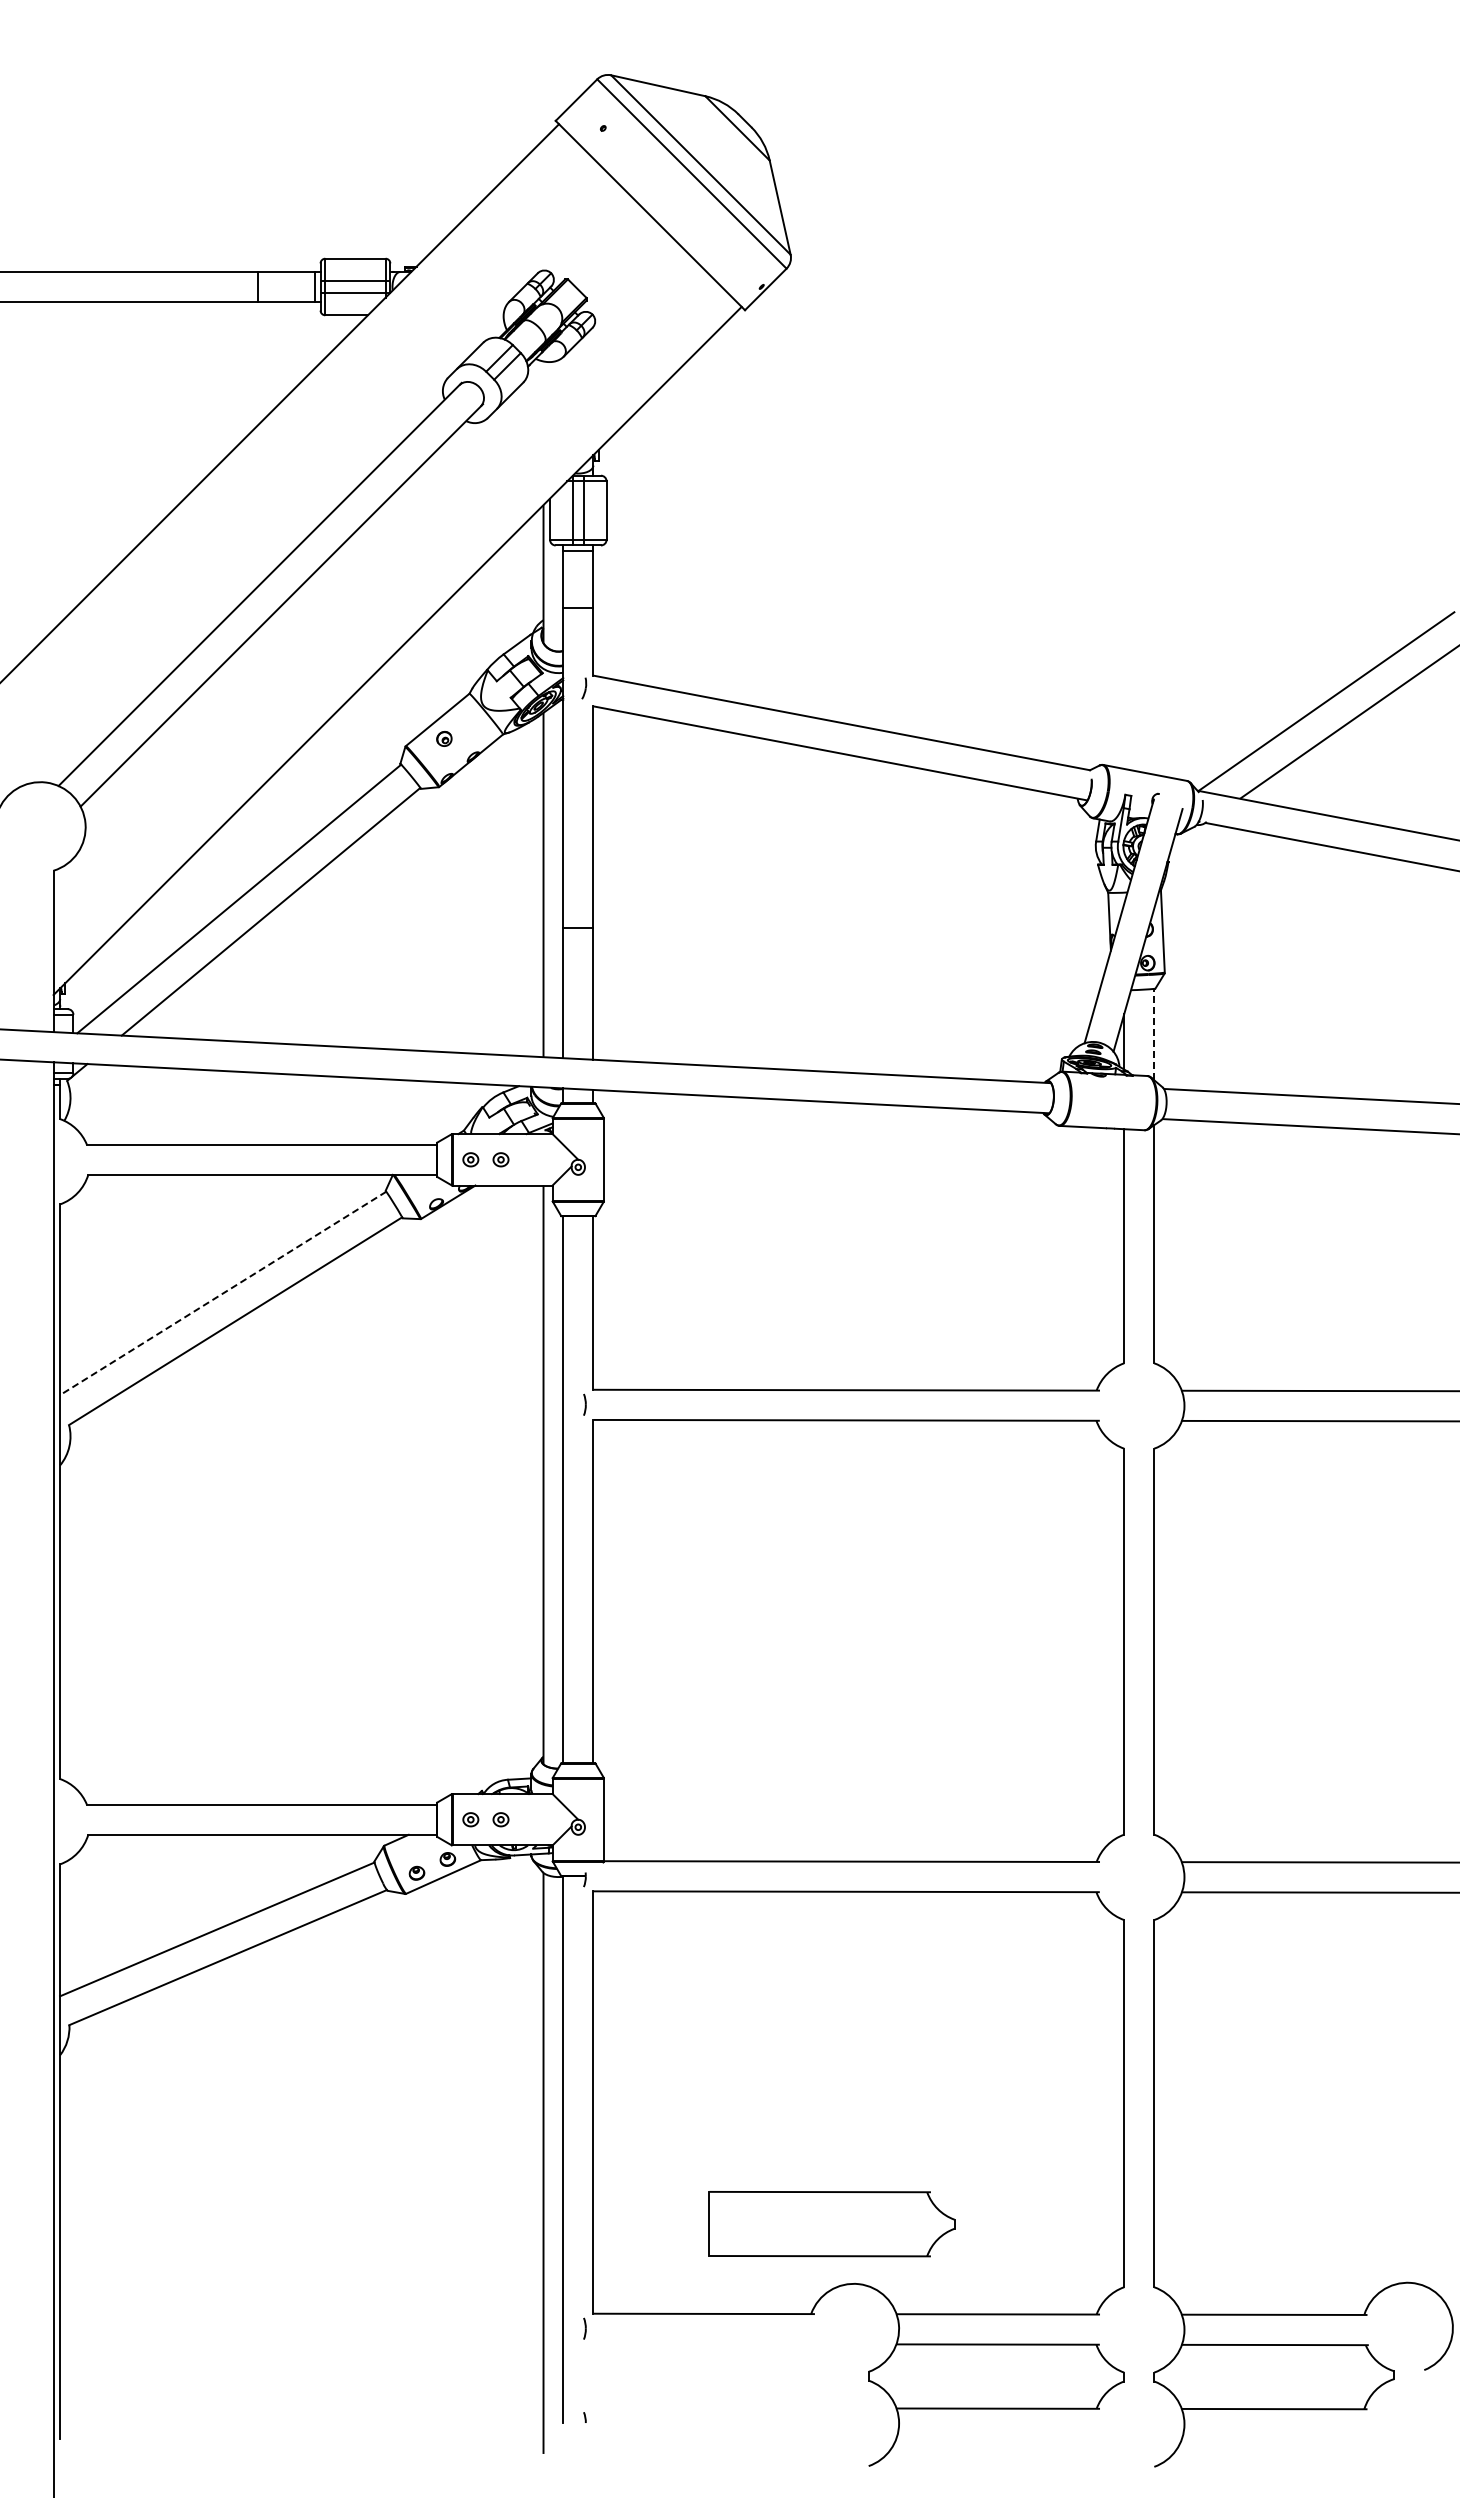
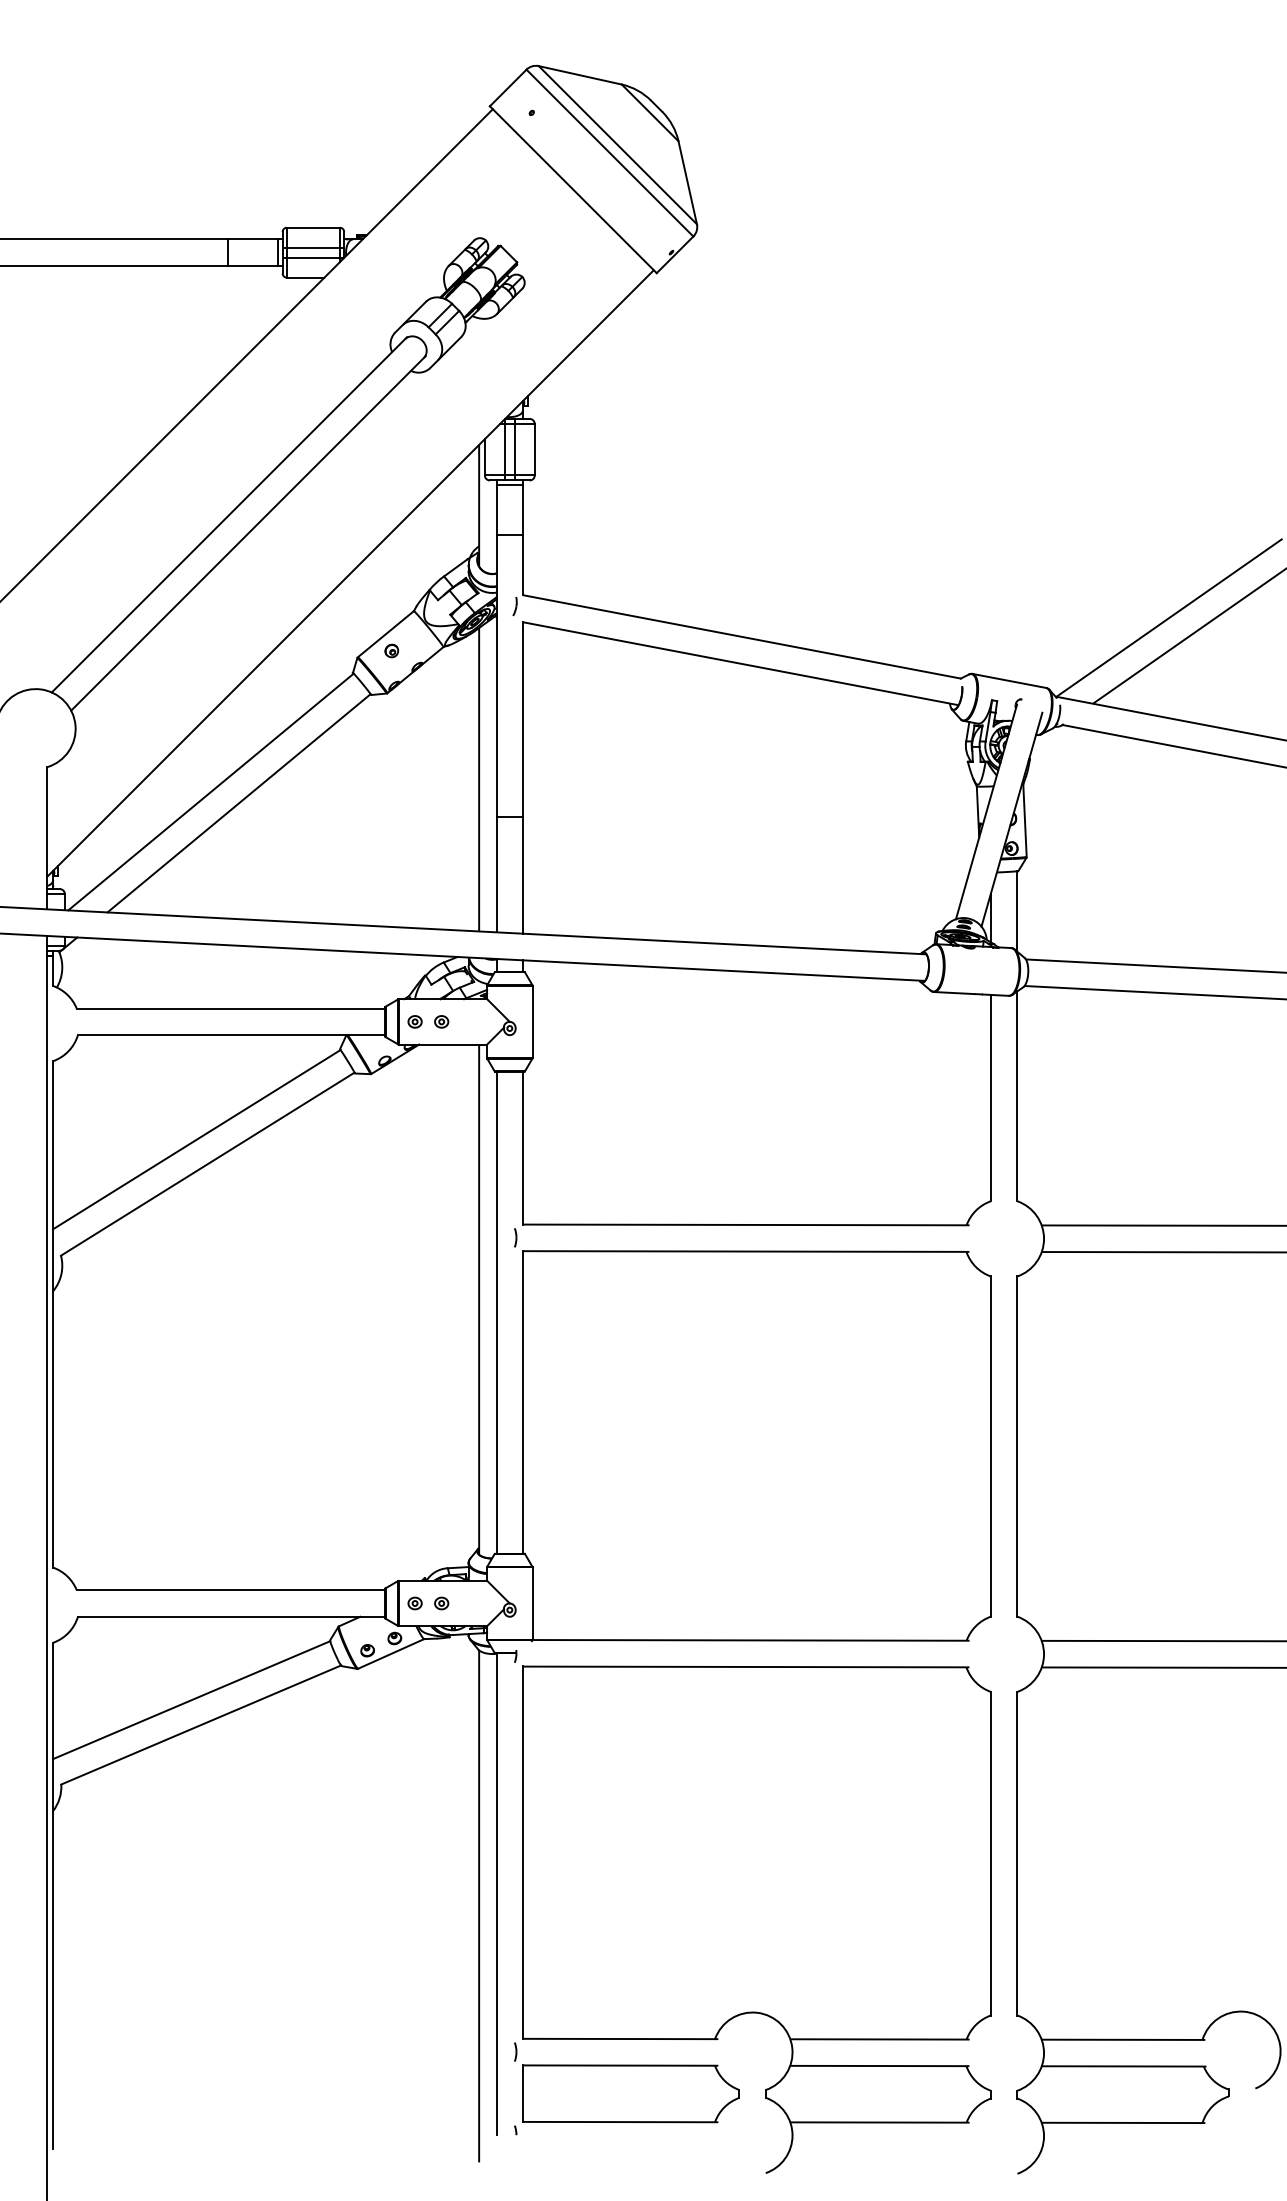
line: (1154, 1034) -> (1017, 911), dashed -> solid
line: (222, 1293) -> (196, 1139), dashed -> solid
part: (831, 2224) -> (630, 2094), moved

